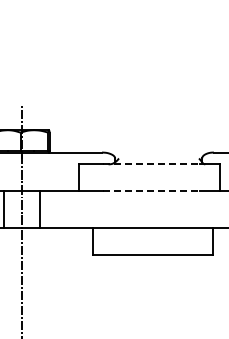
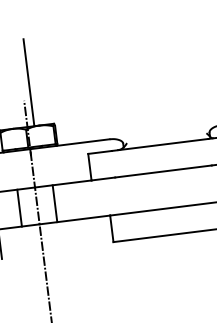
line: (29, 86) -> (29, 82), added
line: (151, 164) -> (160, 145), dashed -> solid
line: (151, 191) -> (163, 171), dashed -> solid

